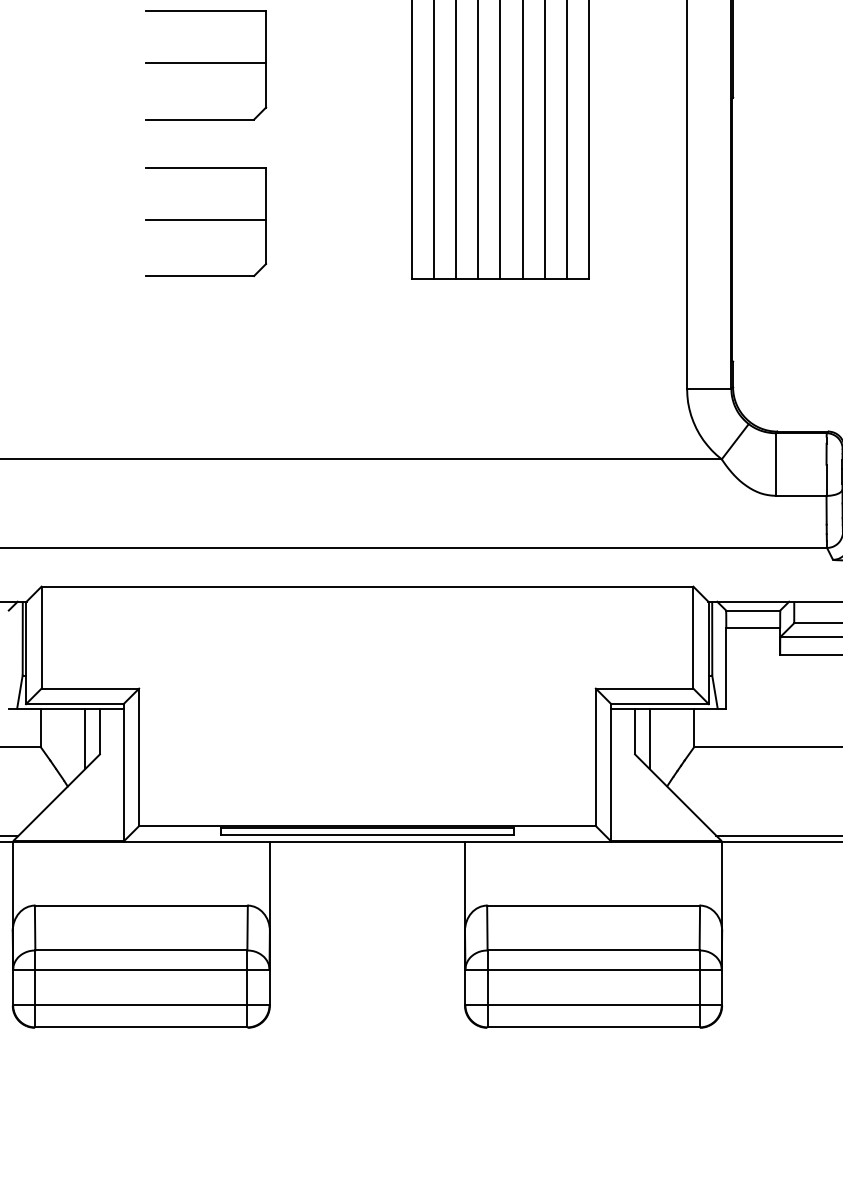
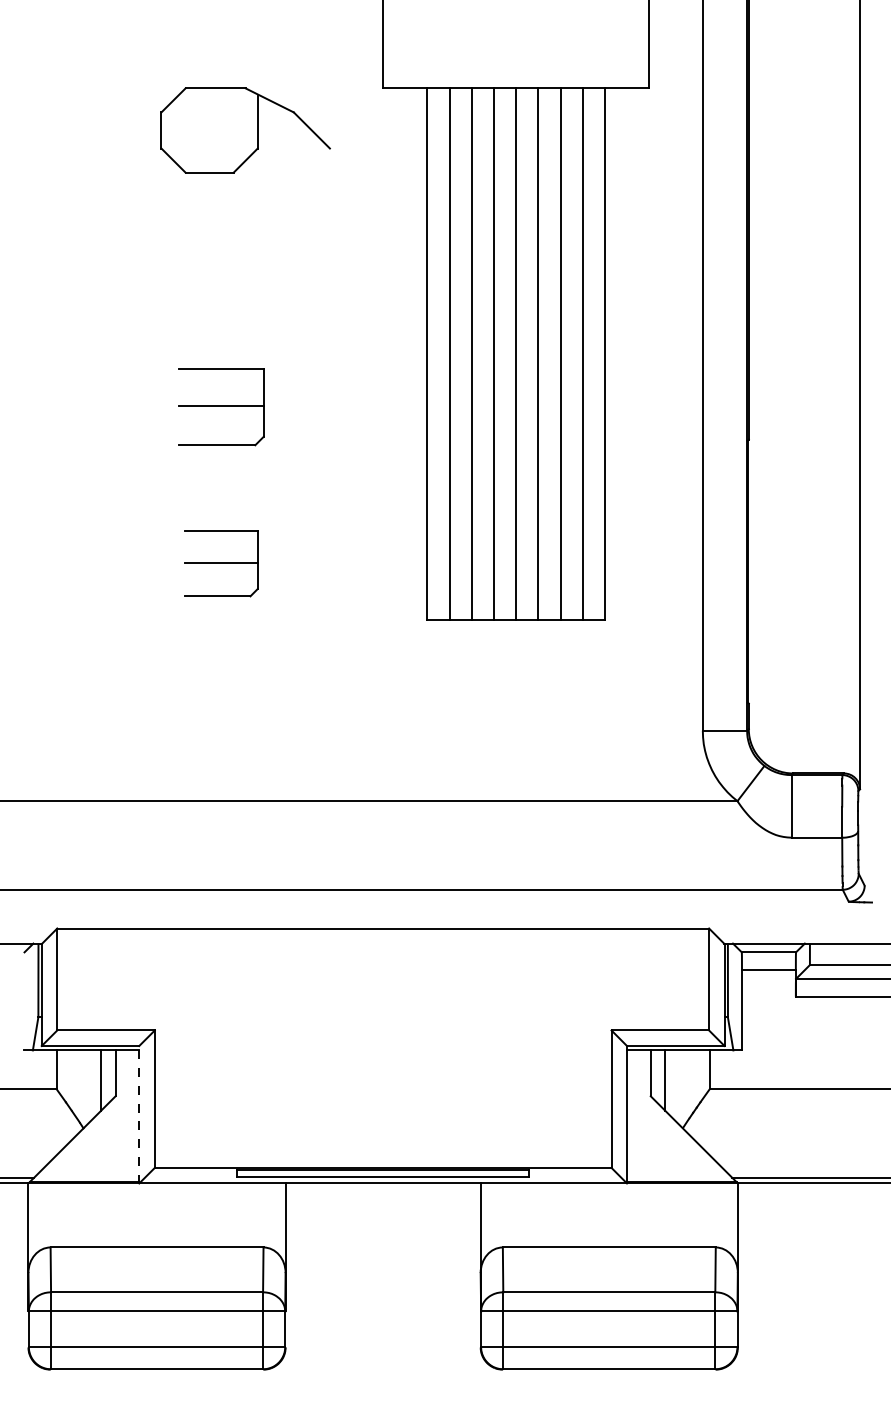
part: (205, 65) -> (221, 407), size x0.7
part: (205, 221) -> (221, 563), size x0.6
line: (123, 772) -> (139, 1114), solid -> dashed

